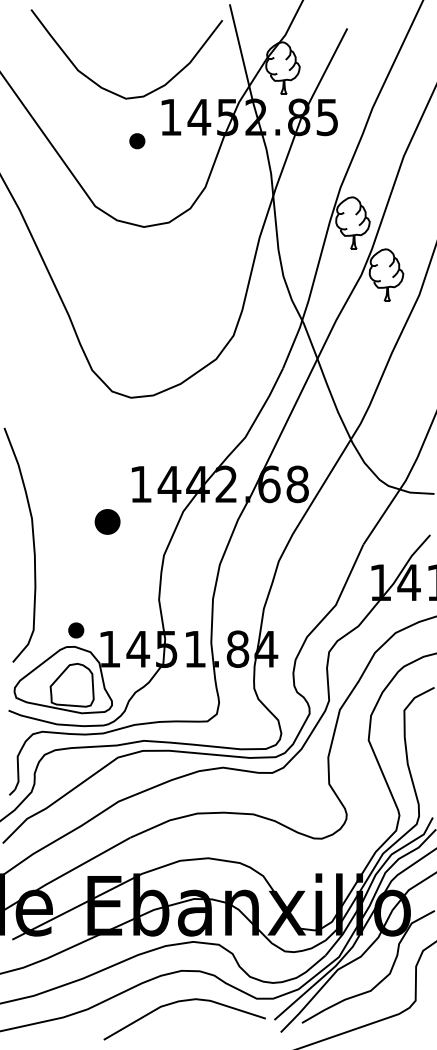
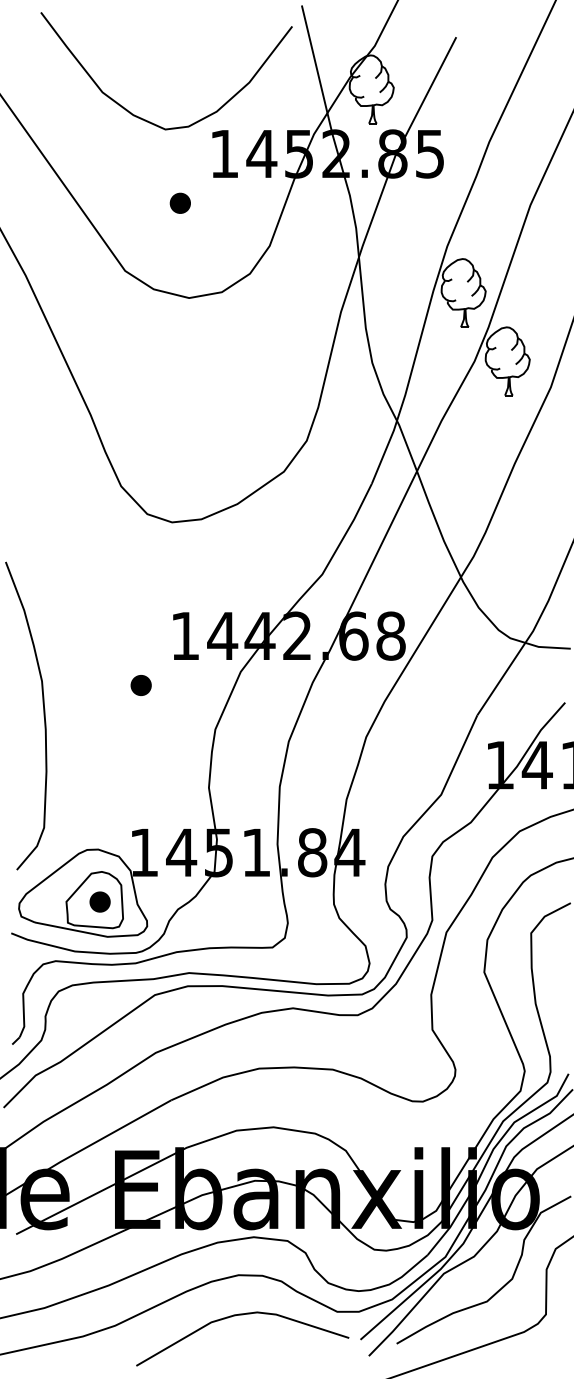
part: (136, 140) -> (179, 202), moved
part: (106, 521) -> (140, 685), size x0.62
part: (75, 630) -> (99, 901), moved

